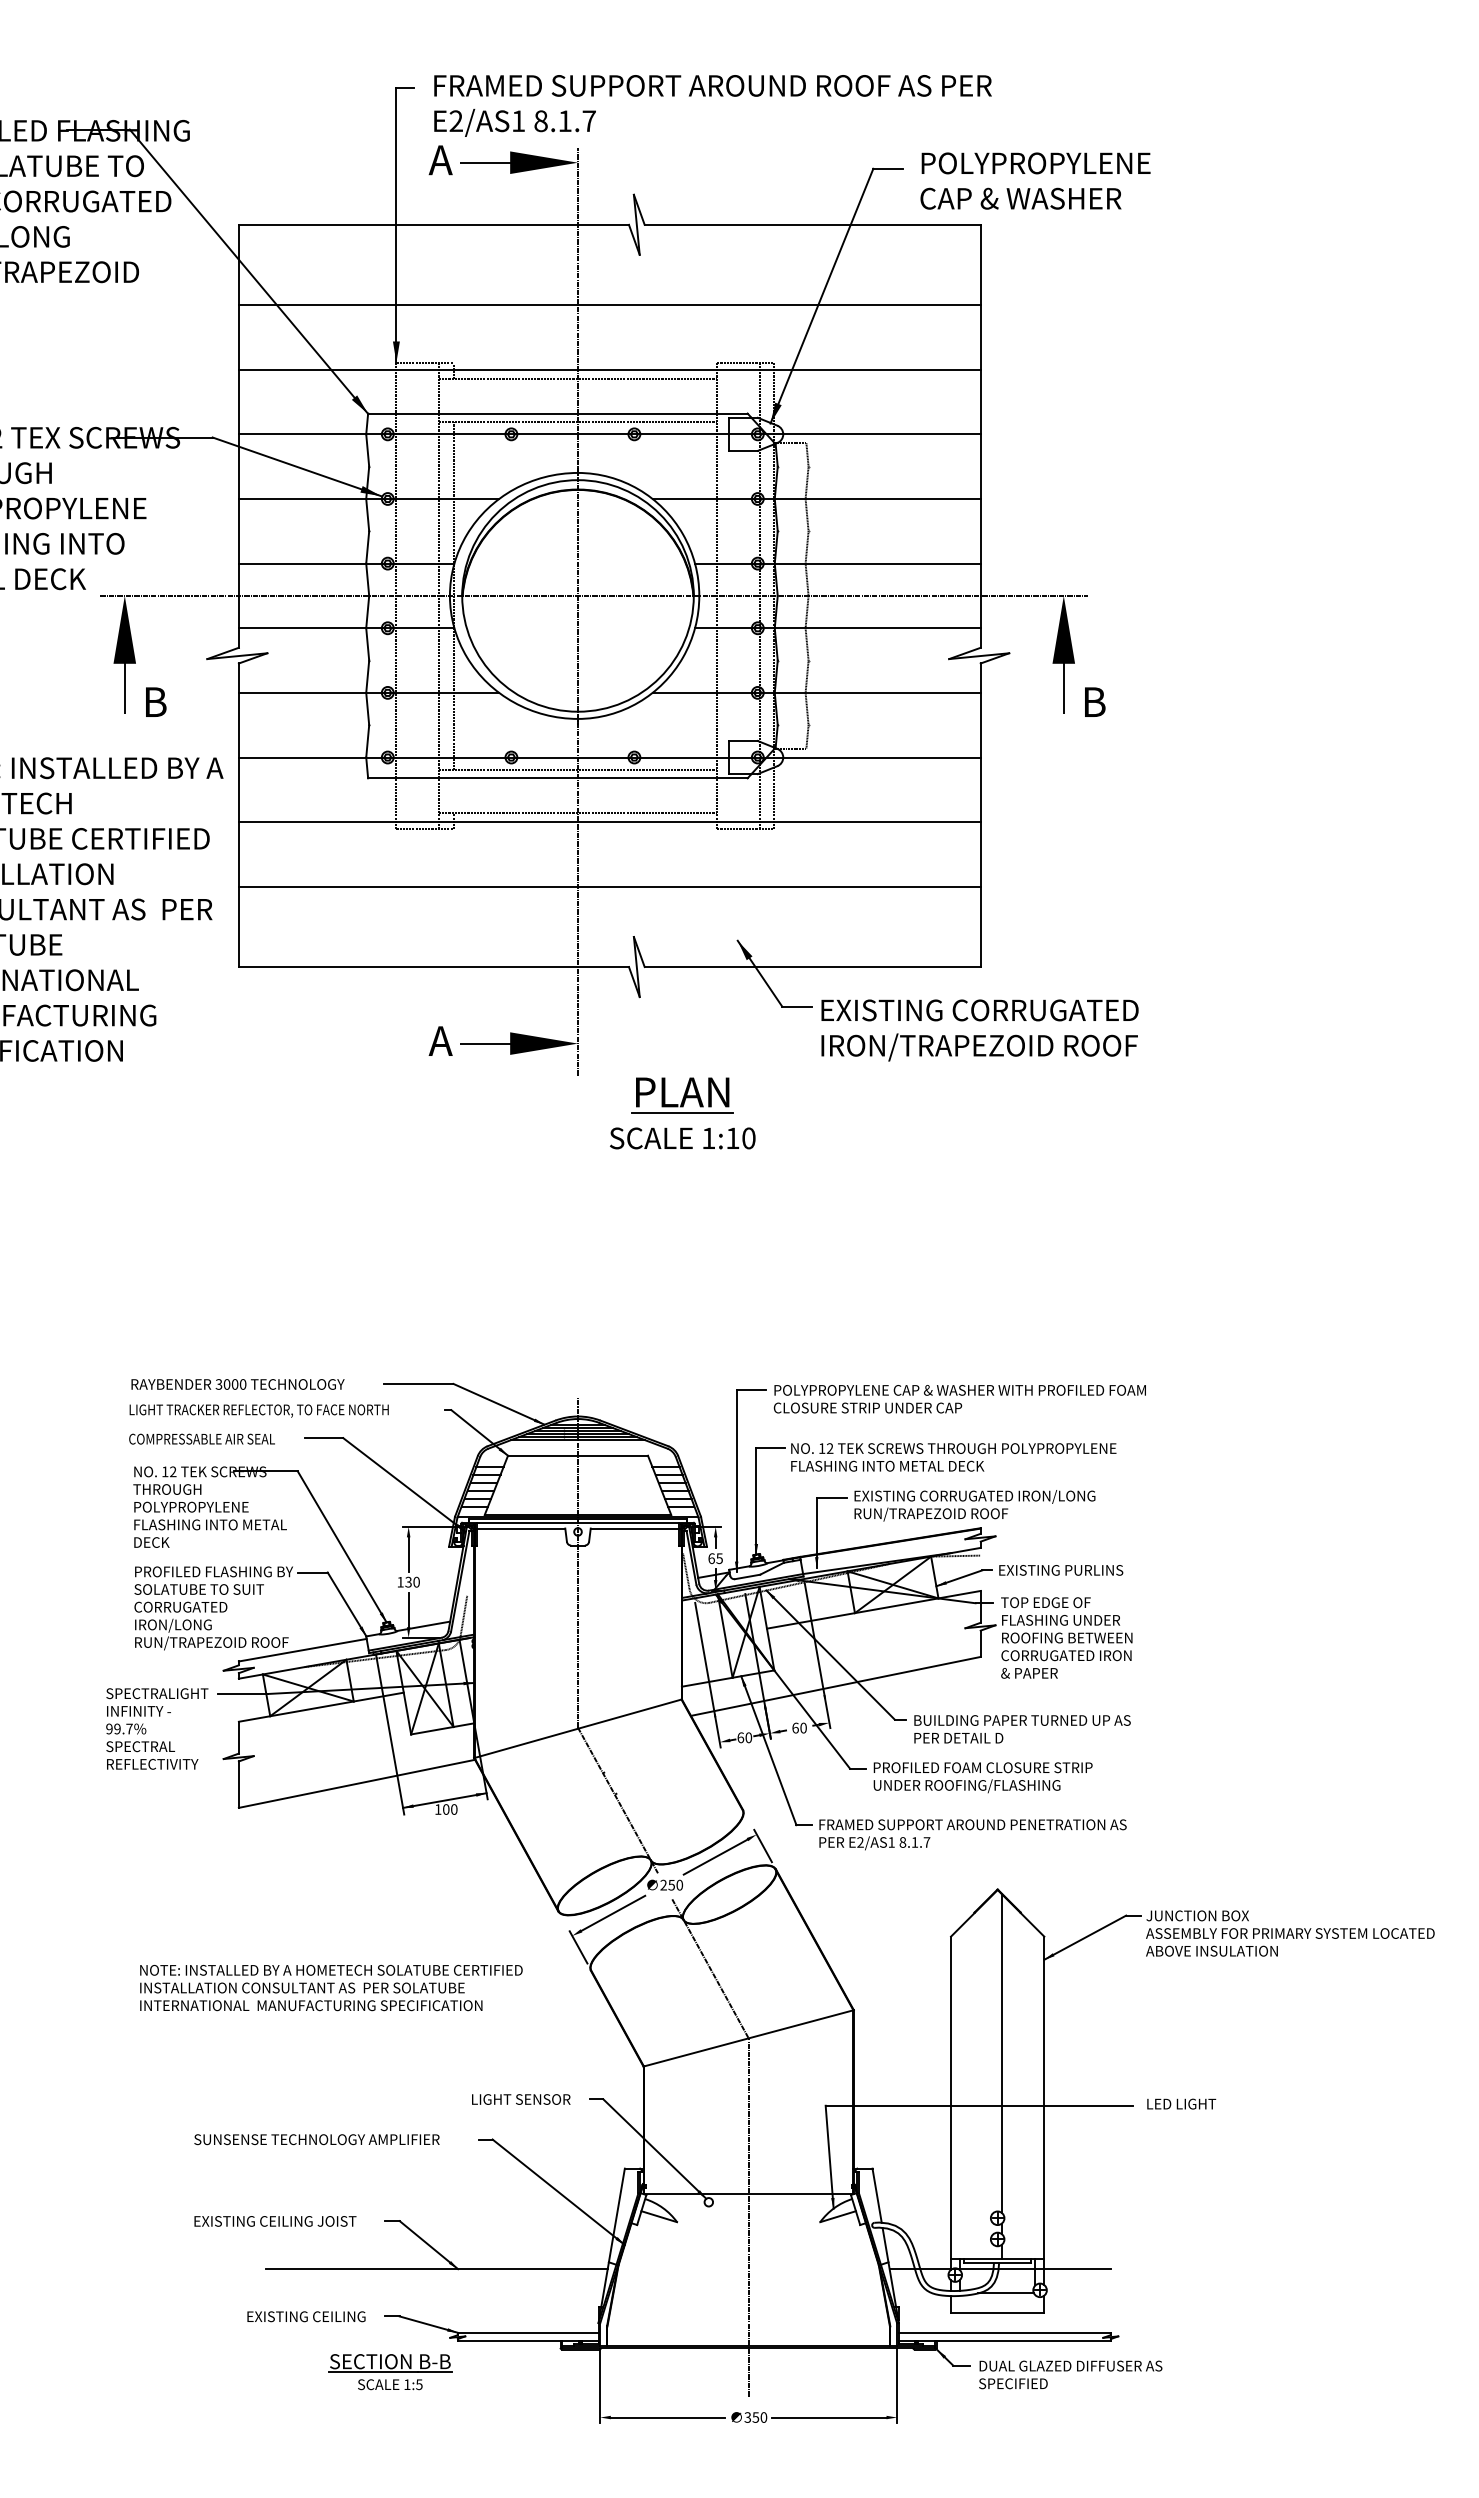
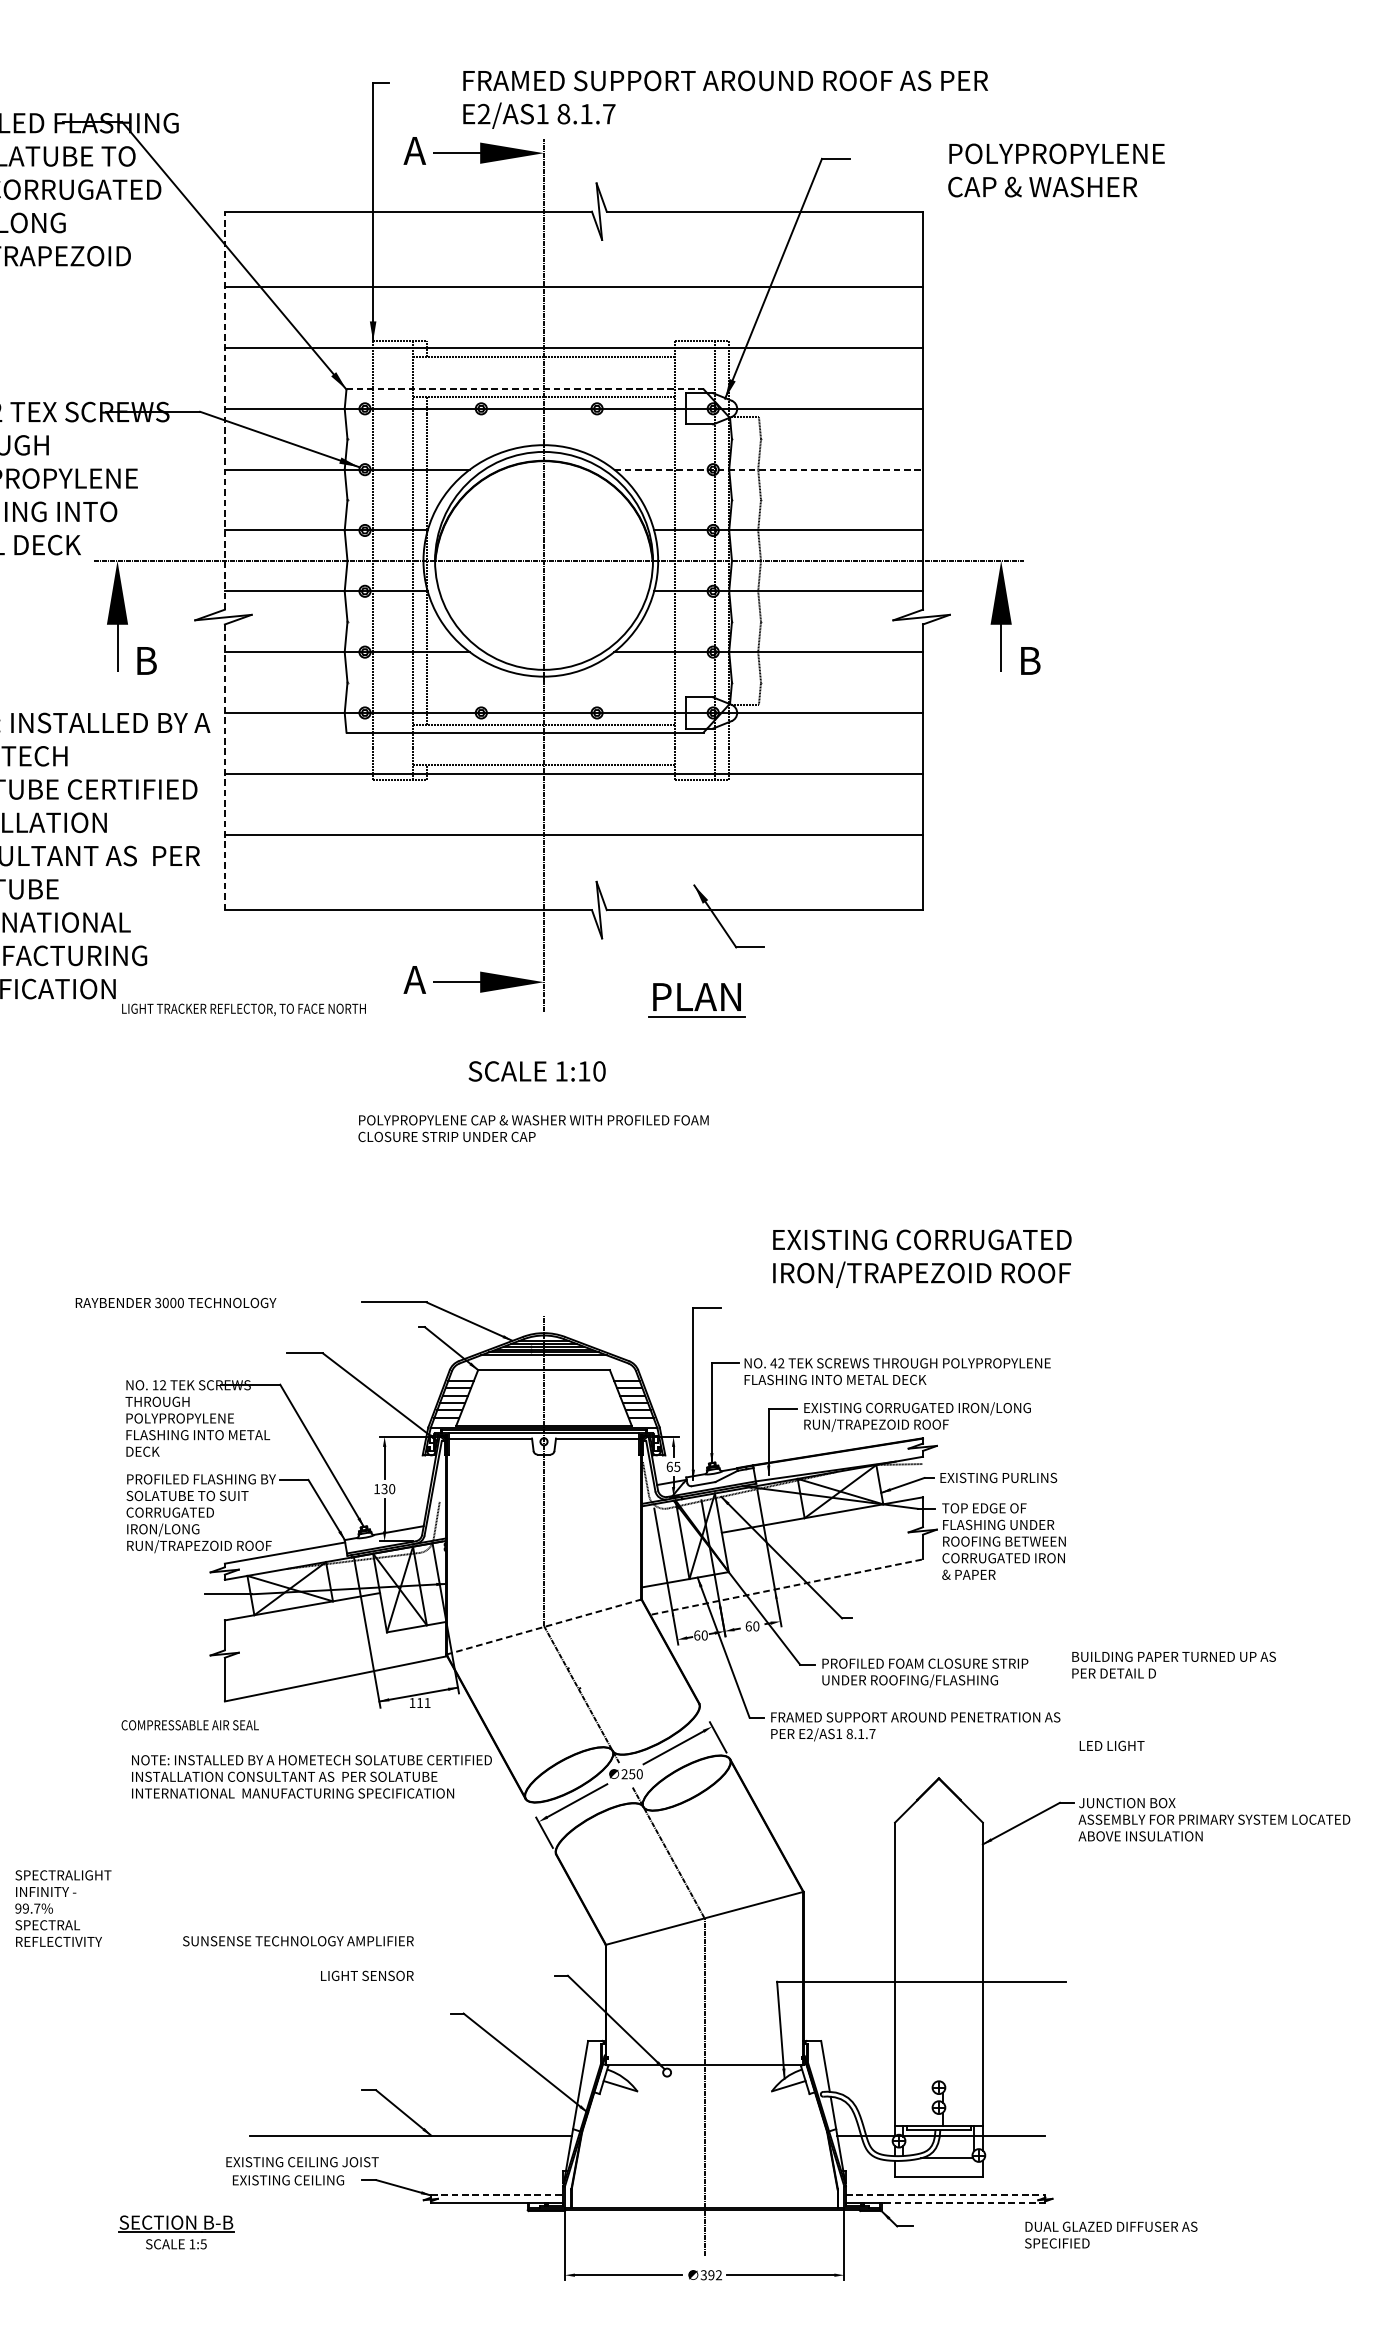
text: (712, 105) -> (725, 99), moved
text: (1035, 180) -> (1056, 169), moved
line: (557, 413) -> (524, 389), solid -> dashed
line: (238, 435) -> (224, 409), solid -> dashed
line: (817, 499) -> (769, 470), solid -> dashed
line: (238, 815) -> (224, 767), solid -> dashed
text: (979, 1030) -> (921, 1258), moved
part: (682, 1095) -> (696, 999), moved
text: (682, 1138) -> (536, 1071), moved
text: (237, 1384) -> (175, 1303), moved
text: (959, 1399) -> (533, 1128), moved
text: (258, 1410) -> (243, 1009), moved
text: (201, 1438) -> (189, 1724), moved
text: (821, 1448) -> (773, 1363), 12 -> 42
line: (837, 1686) -> (788, 1587), solid -> dashed
text: (157, 1728) -> (63, 1908), moved
line: (578, 1728) -> (544, 1626), solid -> dashed
text: (1022, 1729) -> (1174, 1665), moved
text: (450, 1809) -> (424, 1702), 100 -> 111
text: (331, 1988) -> (312, 1777), moved
line: (1001, 2053) -> (942, 1932), removed
text: (521, 2099) -> (367, 1975), moved
text: (1181, 2103) -> (1111, 1745), moved
text: (316, 2139) -> (297, 1941), moved
text: (275, 2221) -> (302, 2162), moved
line: (528, 2332) -> (497, 2195), solid -> dashed
line: (1005, 2332) -> (946, 2195), solid -> dashed
line: (1025, 2340) -> (965, 2202), solid -> dashed
part: (390, 2372) -> (176, 2232), moved
text: (1070, 2374) -> (1111, 2234), moved
text: (759, 2417) -> (714, 2275), 350 -> 392

